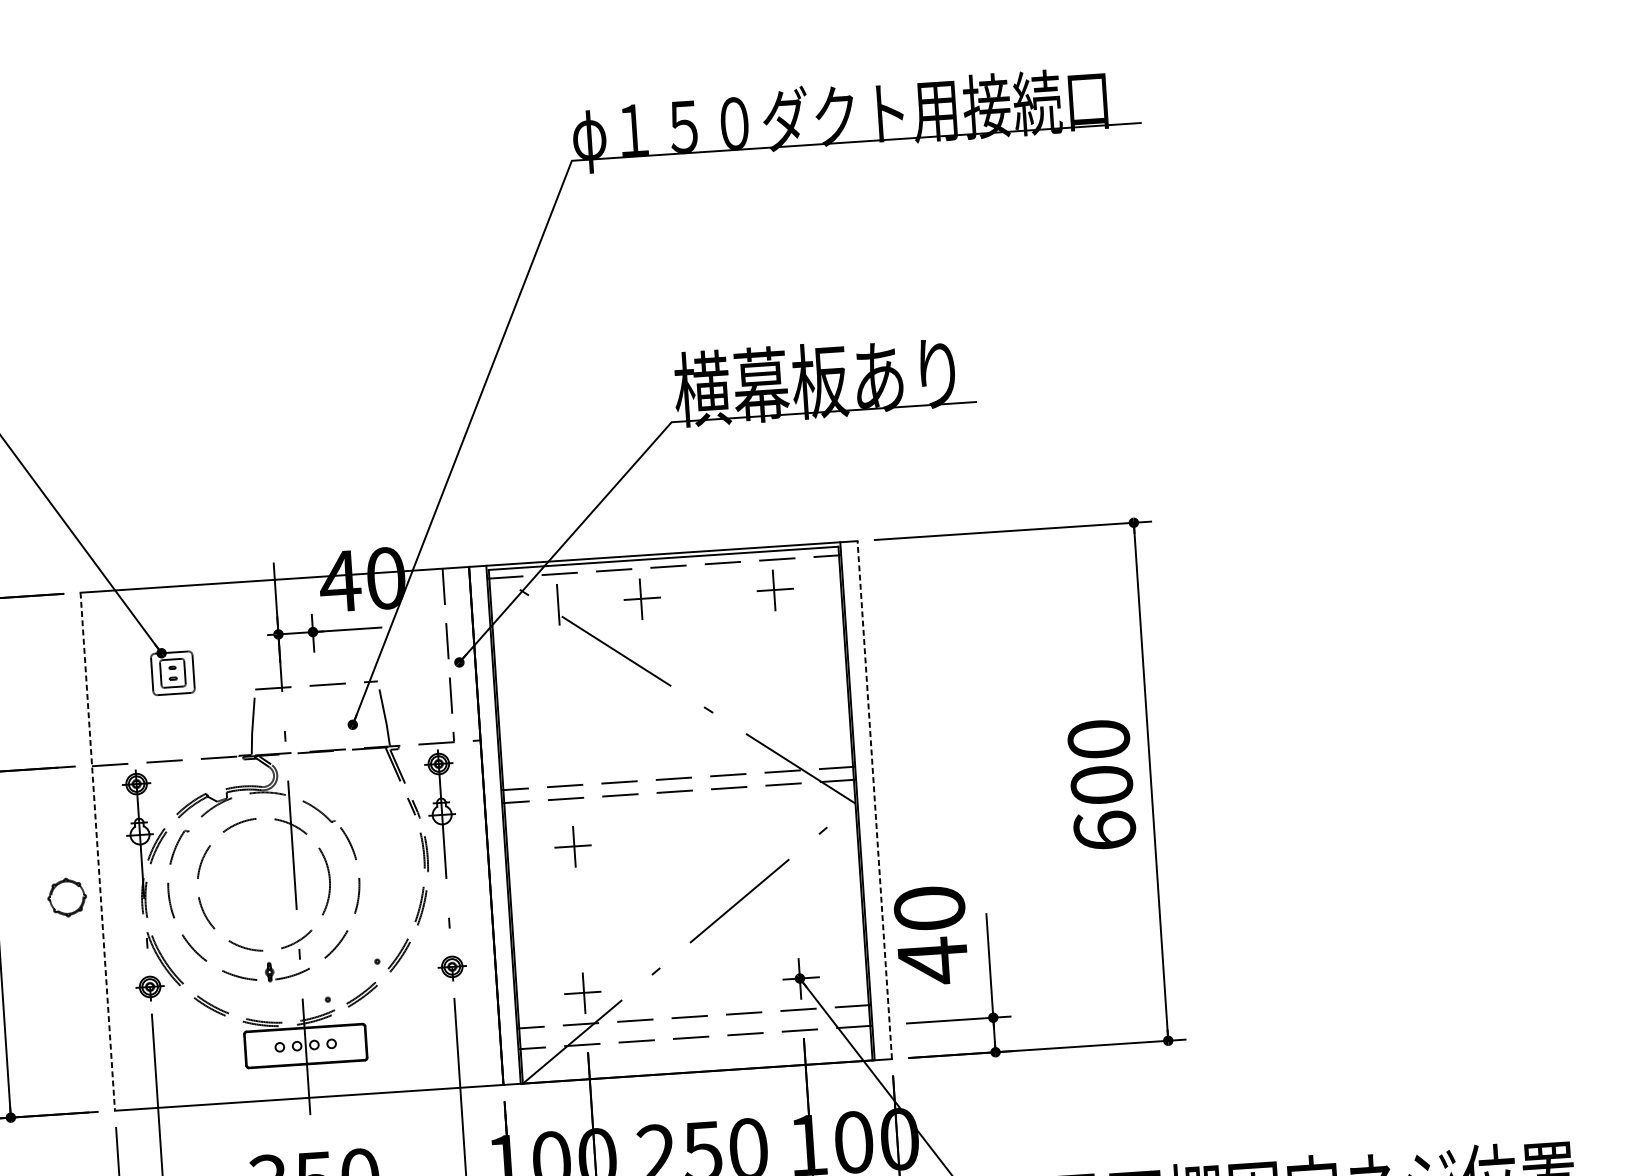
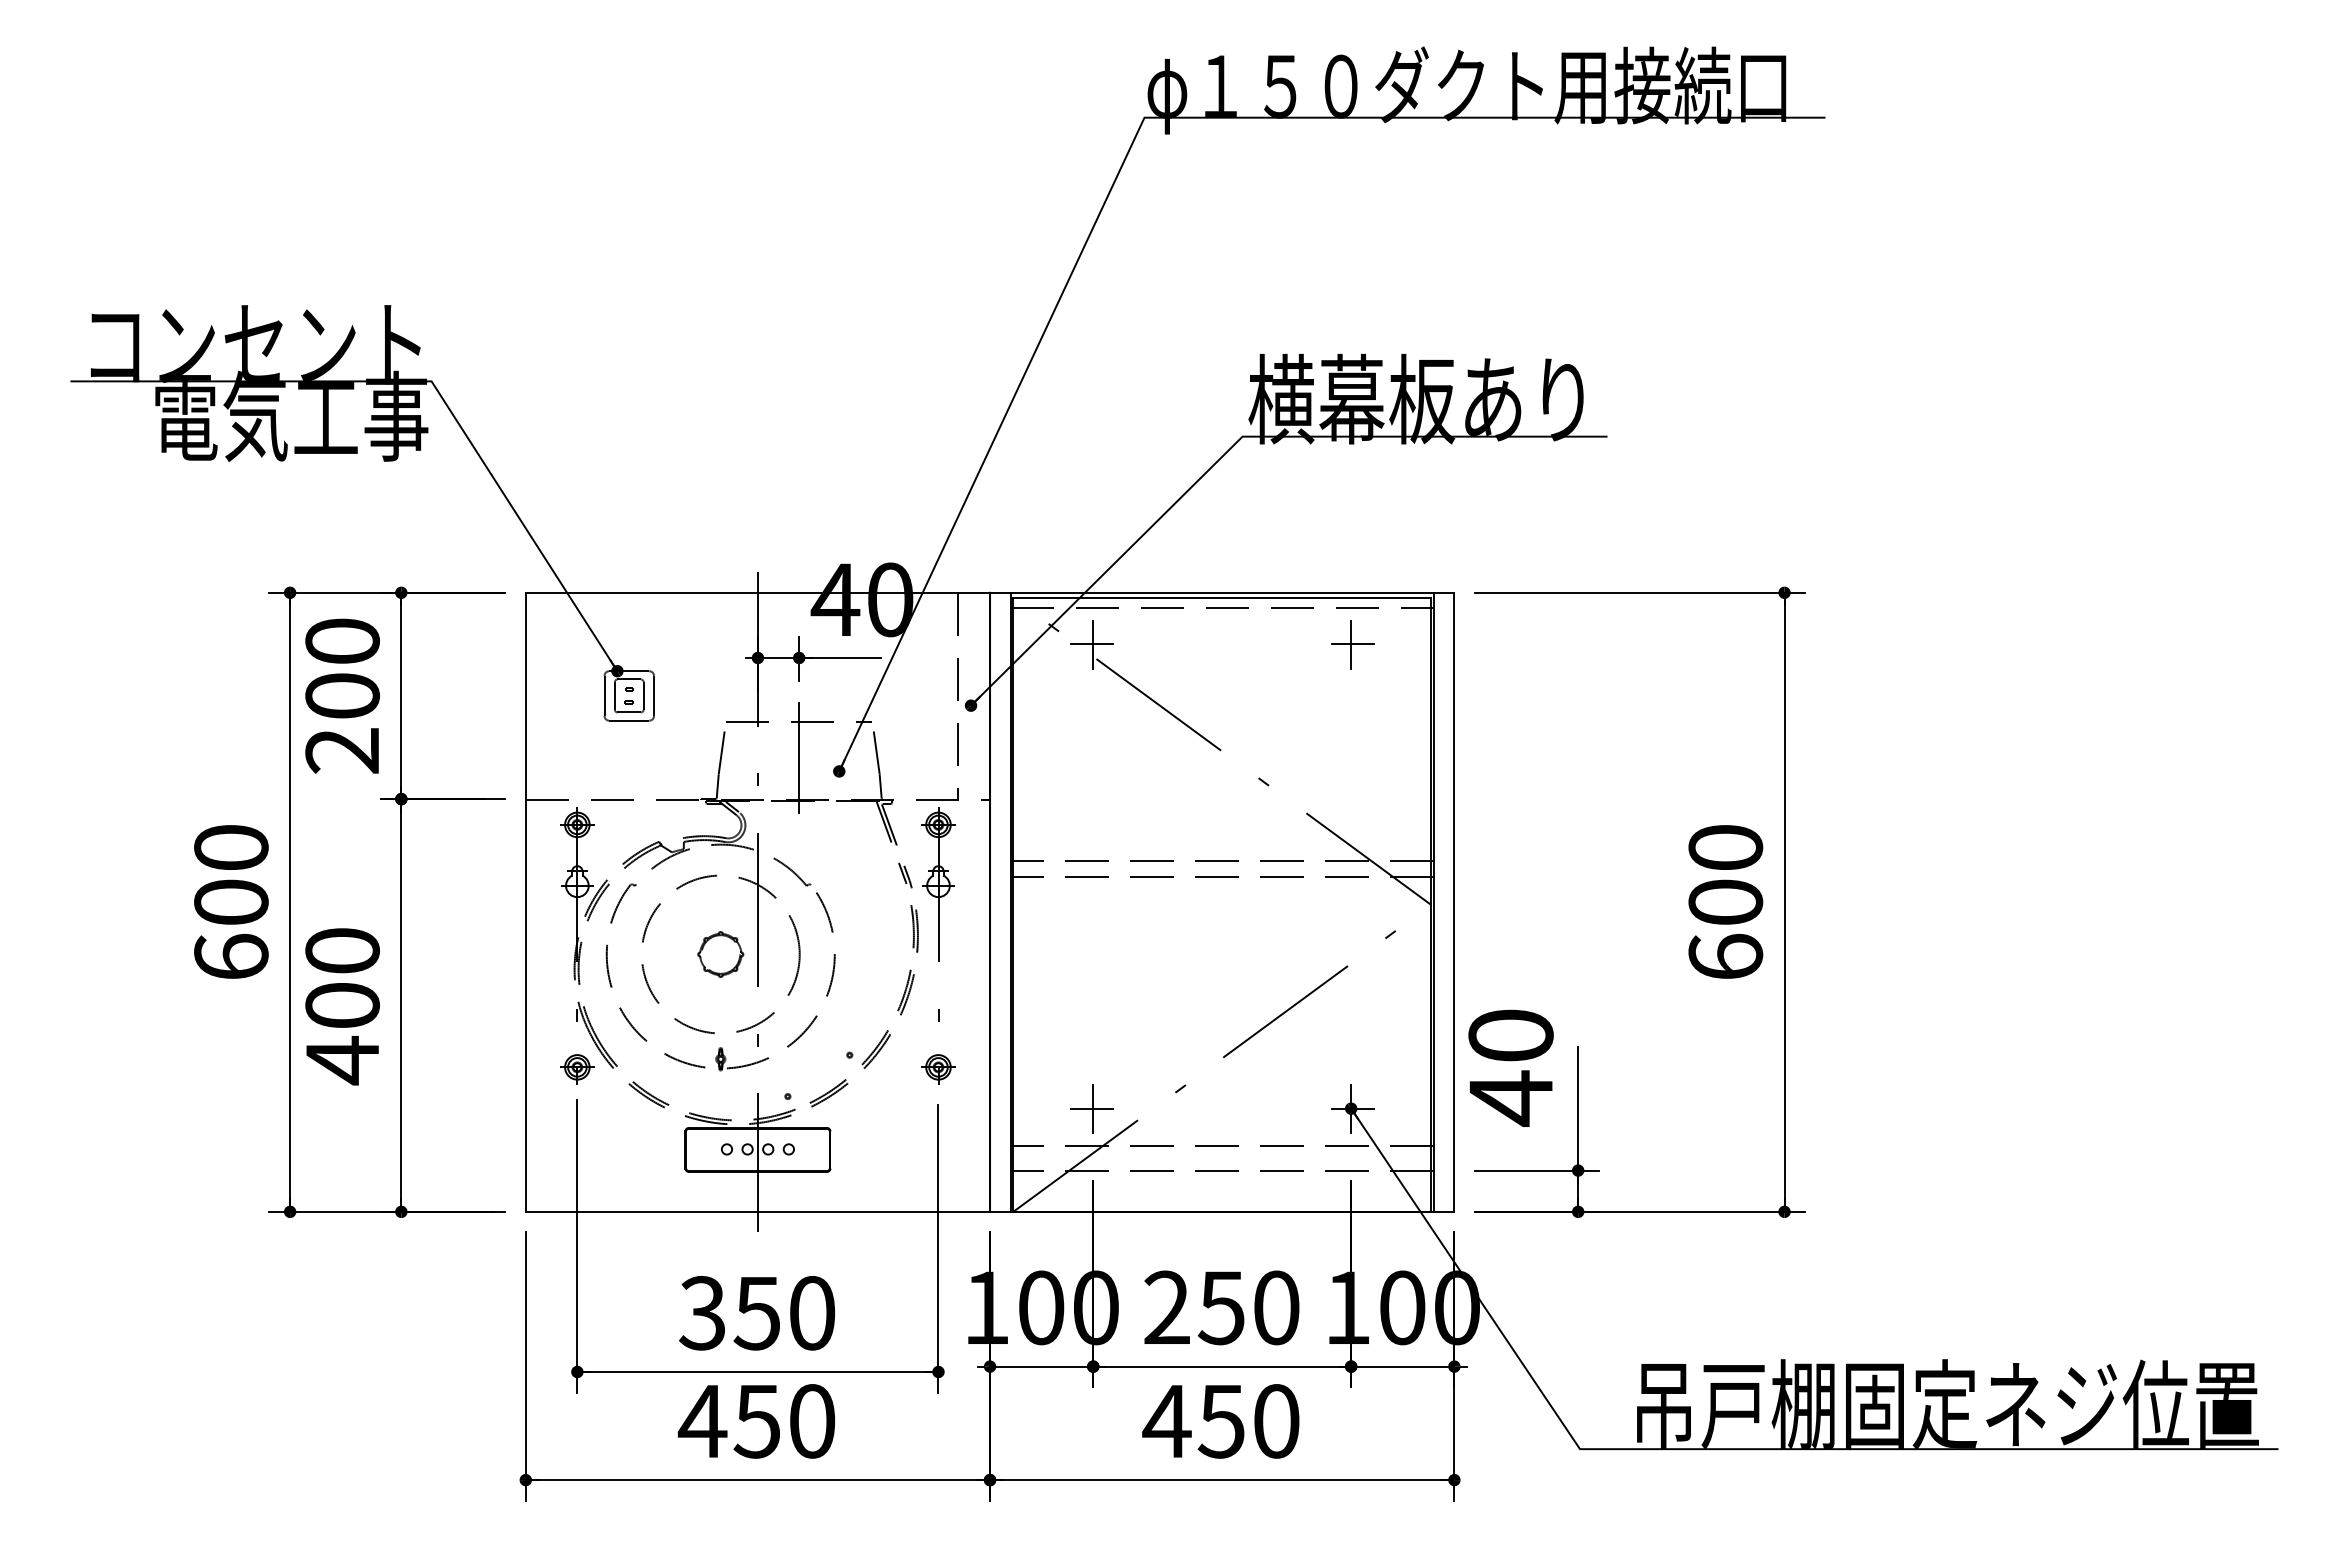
part: (642, 598) -> (1193, 644), removed
line: (556, 604) -> (1091, 644), added
line: (318, 716) -> (799, 758), added
line: (874, 800) -> (1454, 902), dashed -> solid
part: (572, 846) -> (1091, 933), removed
line: (97, 851) -> (525, 902), dashed -> solid
part: (66, 897) -> (720, 954), moved

